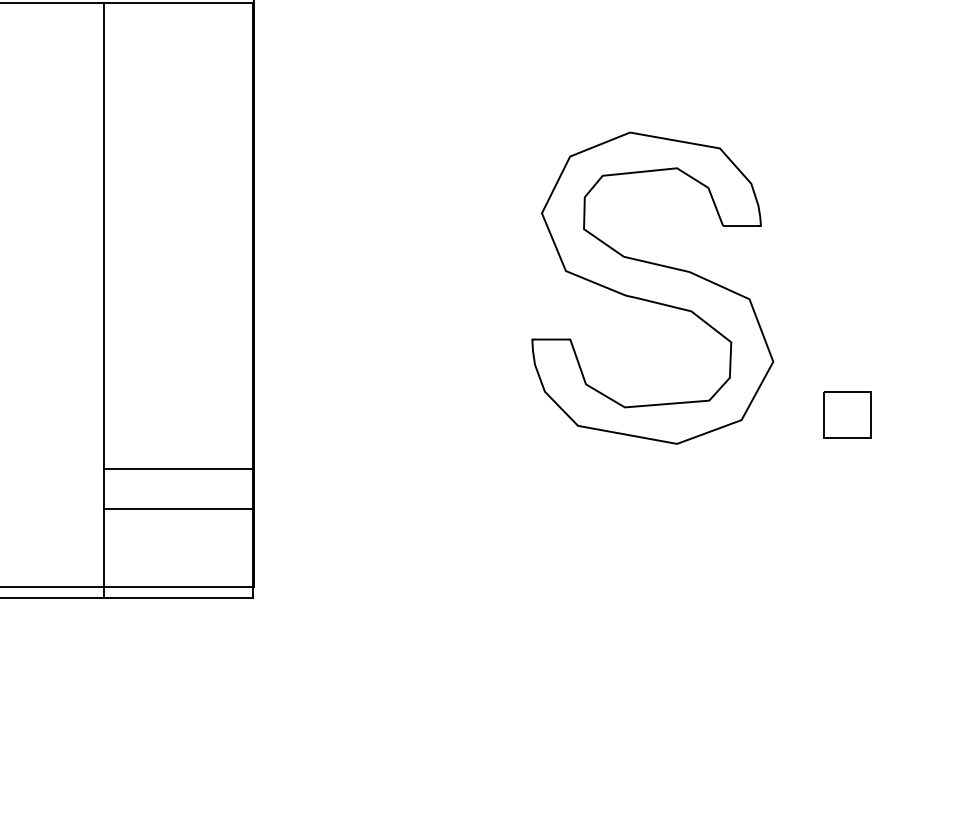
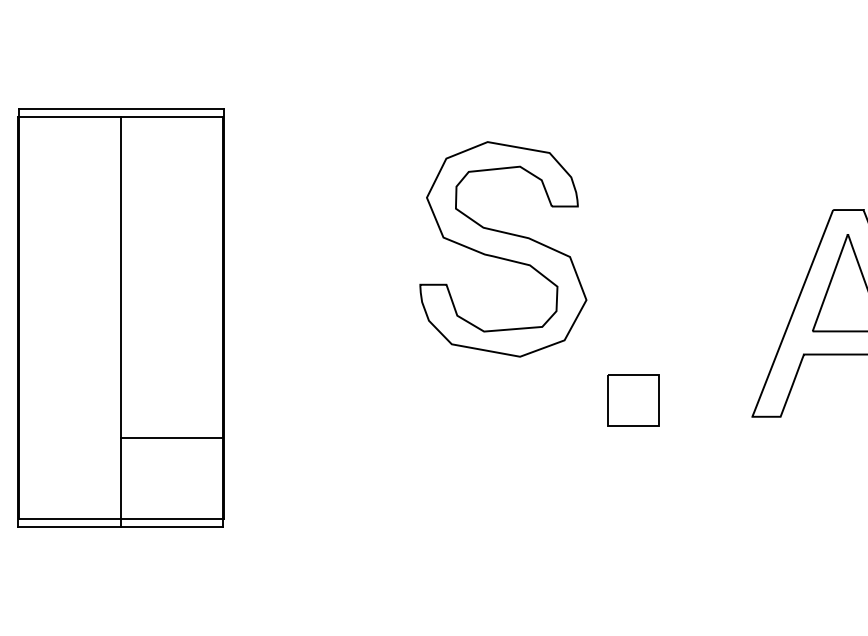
part: (652, 288) -> (503, 249), moved
part: (847, 414) -> (633, 400), size x1.6
line: (177, 508) -> (171, 465), removed

